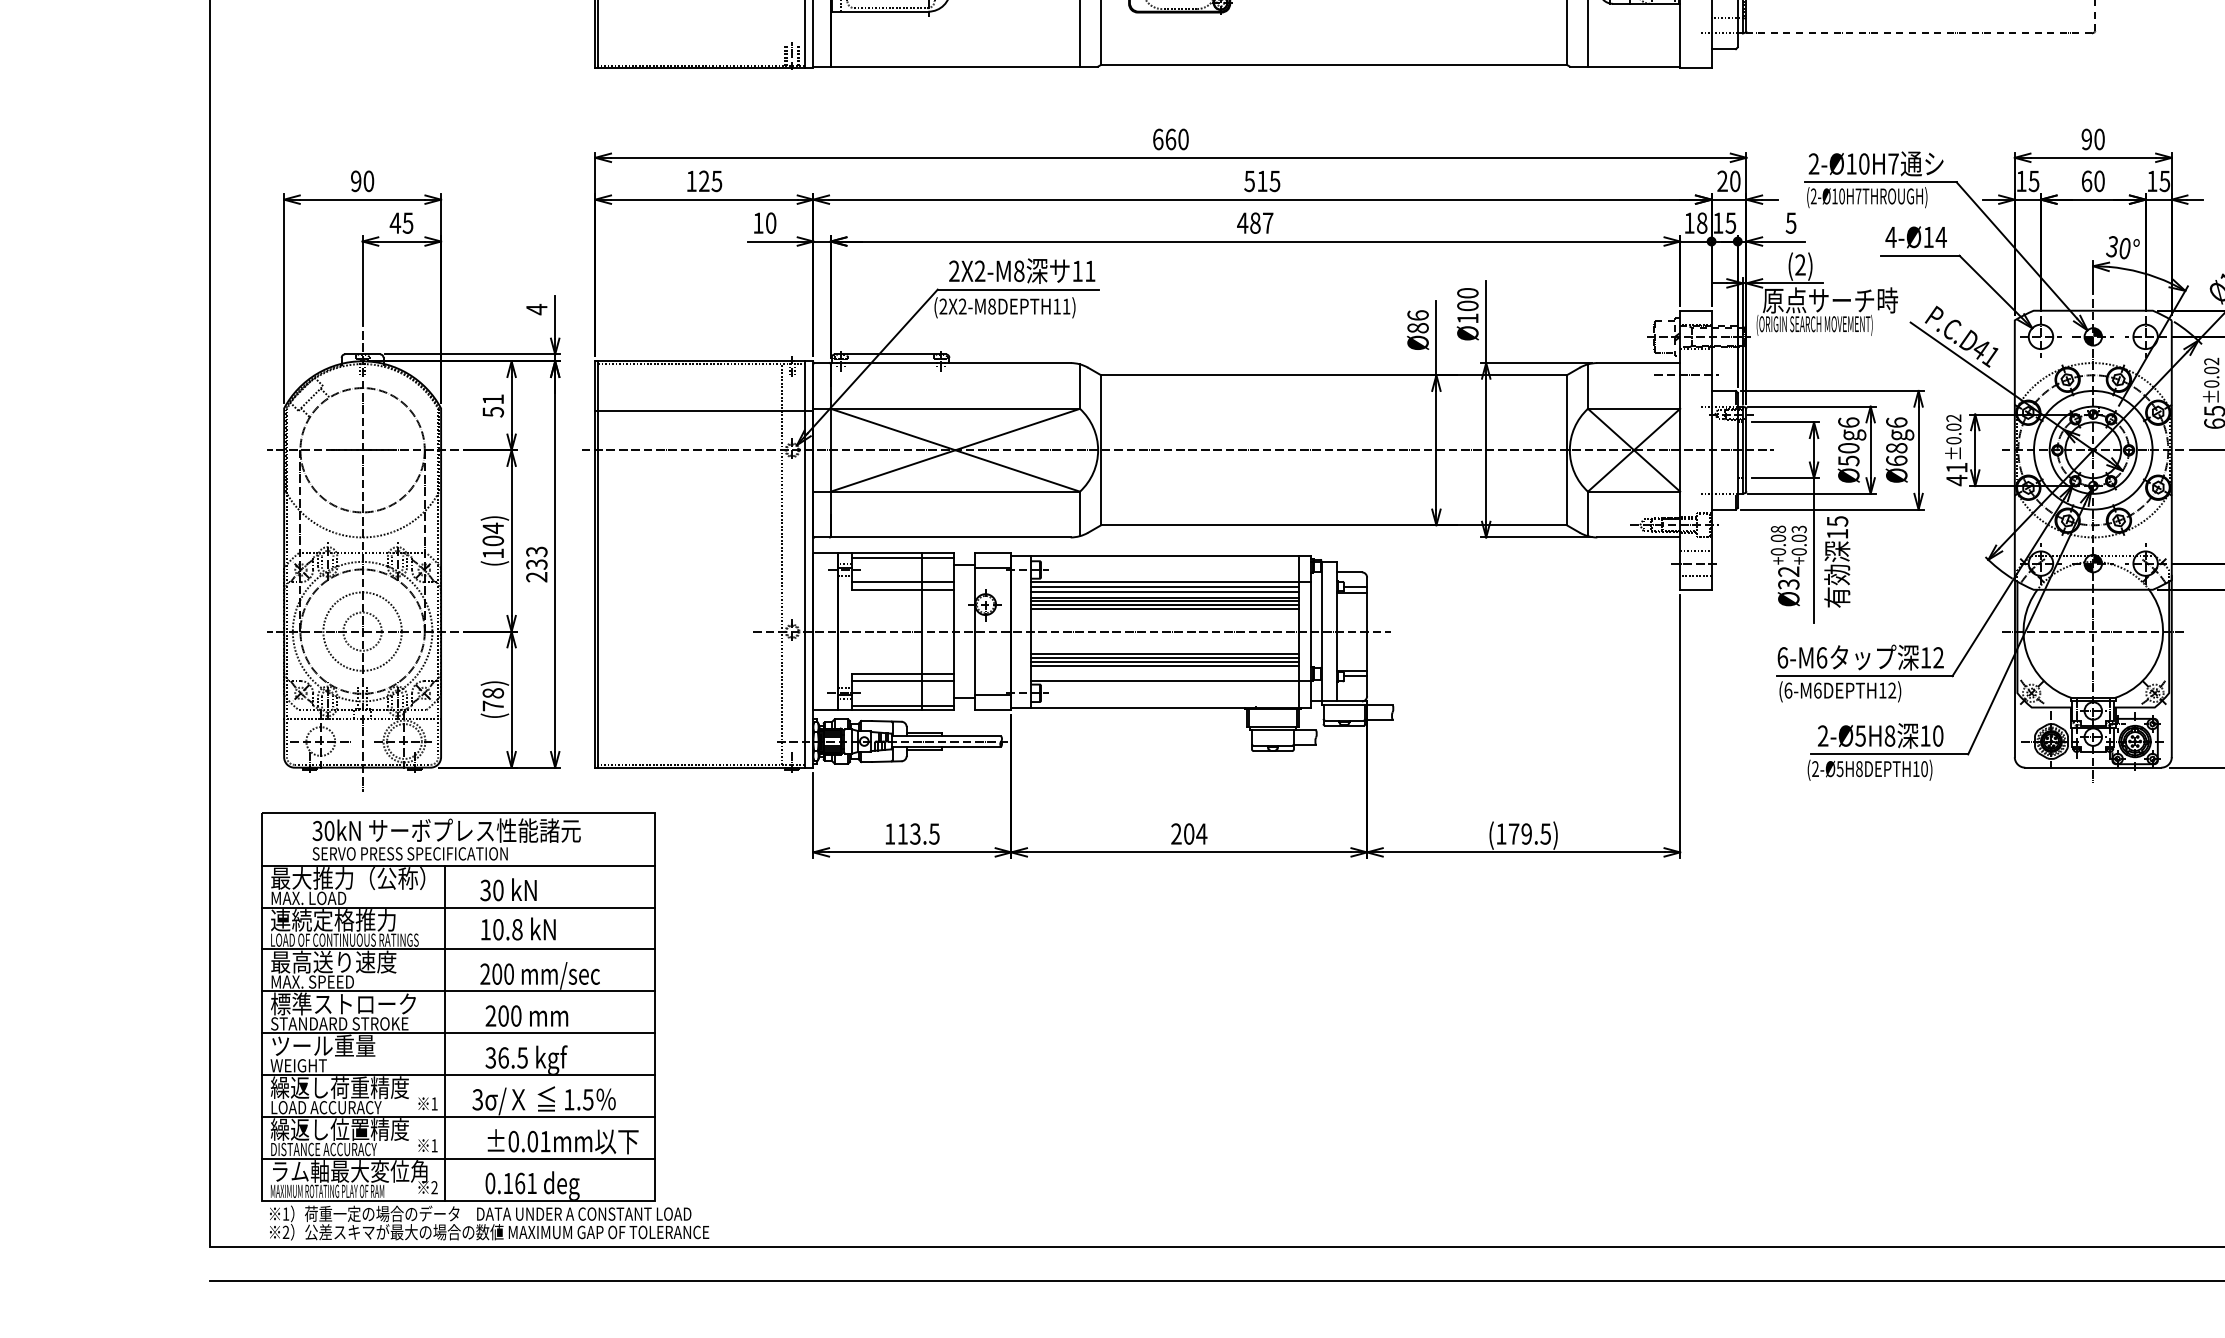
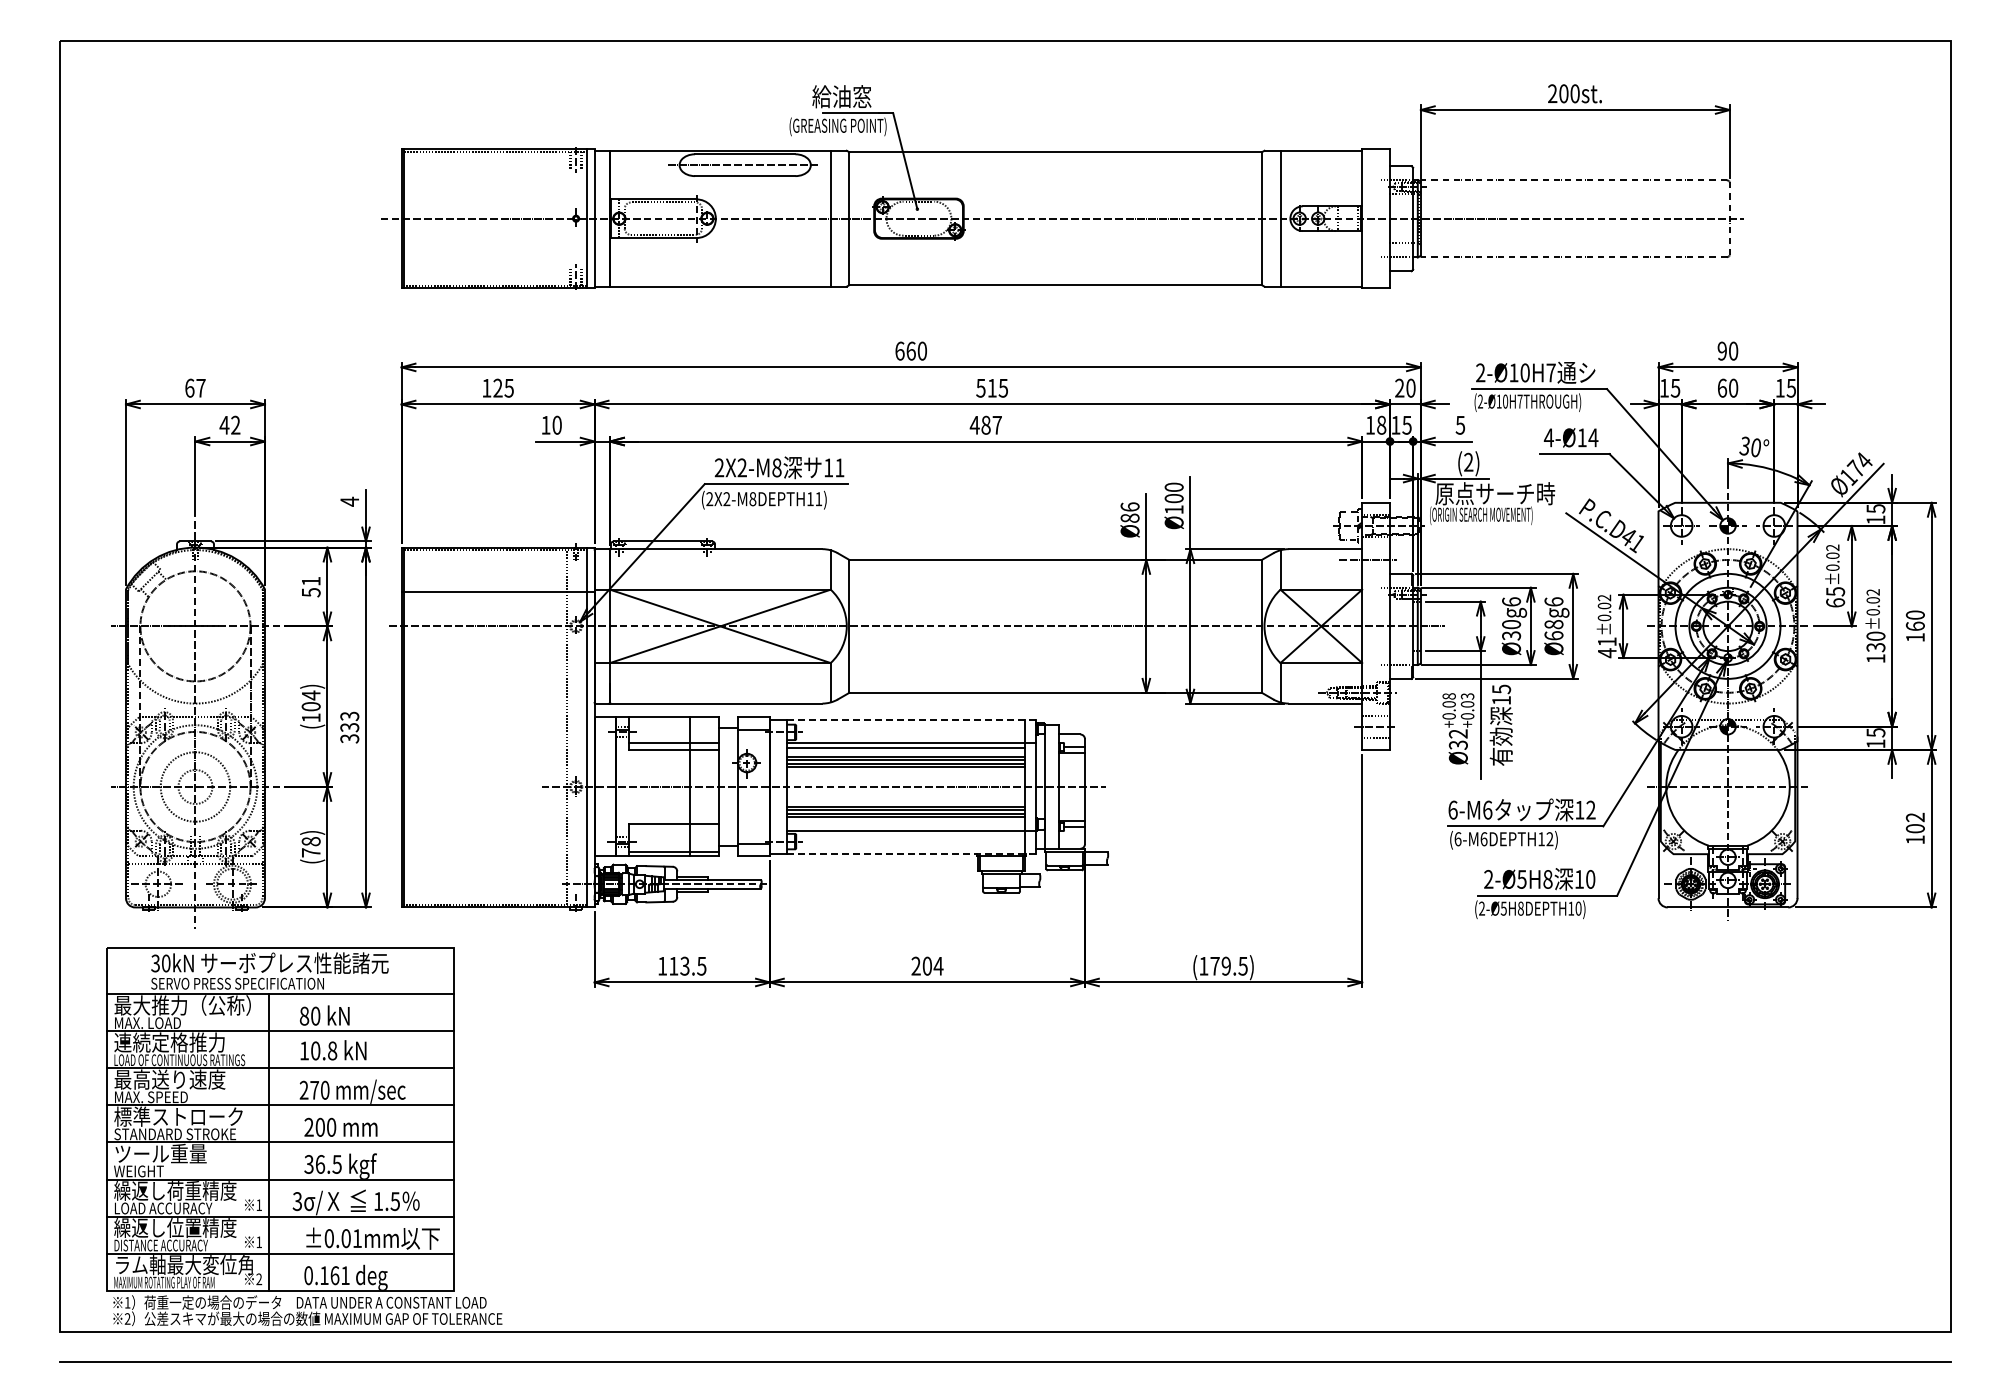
text: (362, 180) -> (195, 387), 90 -> 67
text: (407, 222) -> (235, 424), 45 -> 42
text: (1848, 460) -> (1511, 635), Ø50g6 -> Ø30g6
line: (1171, 555) -> (911, 719), solid -> dashed
line: (902, 557) -> (673, 721), removed
text: (537, 576) -> (350, 738), 233 -> 333
line: (1164, 592) -> (905, 752), removed
line: (902, 680) -> (673, 830), removed
line: (1170, 707) -> (910, 854), solid -> dashed
text: (485, 889) -> (304, 1015), 30 -> 80
text: (497, 973) -> (314, 1089), 200 -> 270

